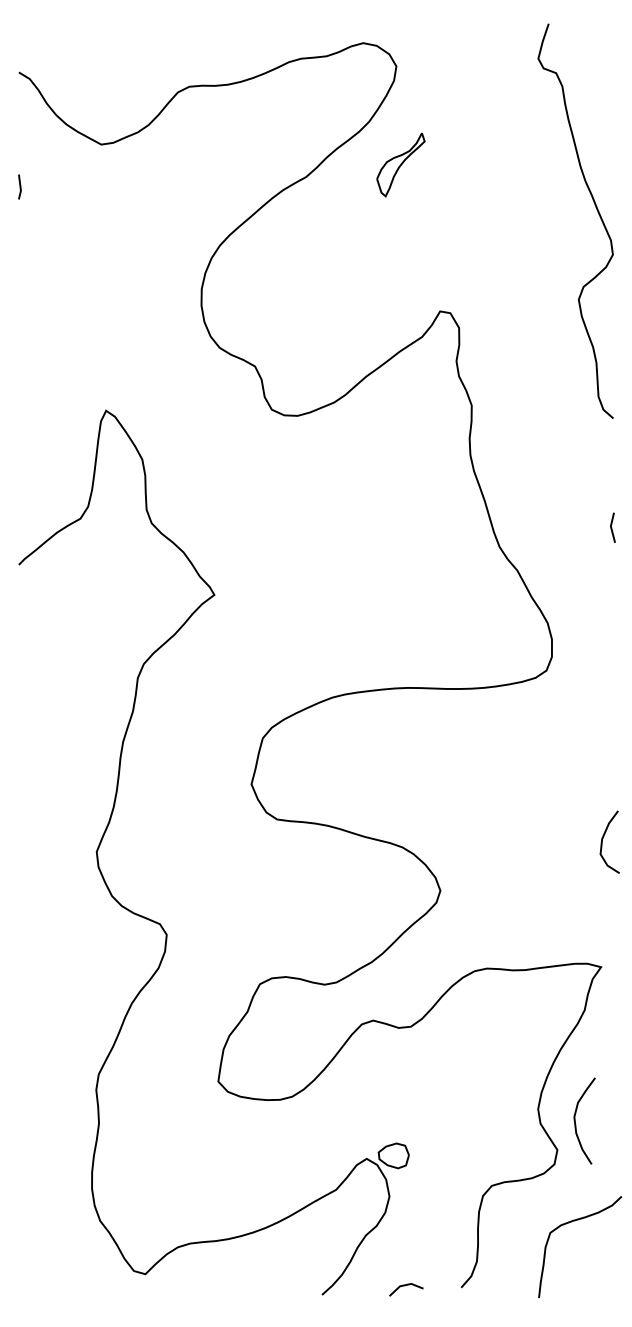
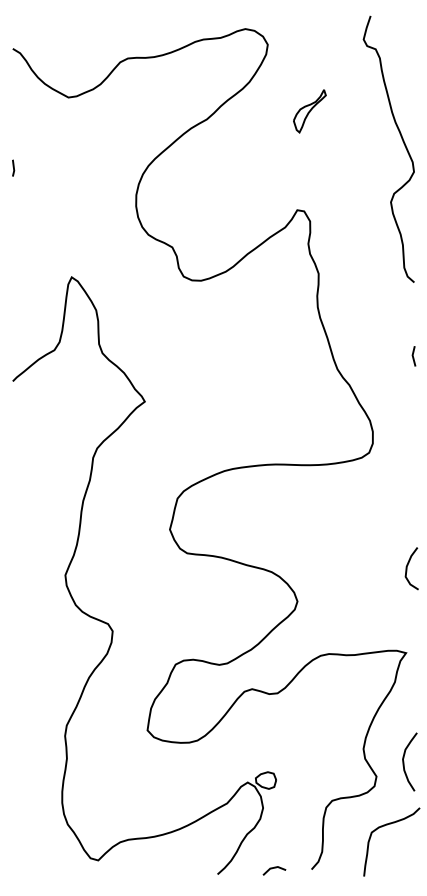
part: (400, 165) -> (309, 111), moved
line: (19, 185) -> (13, 167), moved
curve: (576, 1120) -> (404, 761), moved

